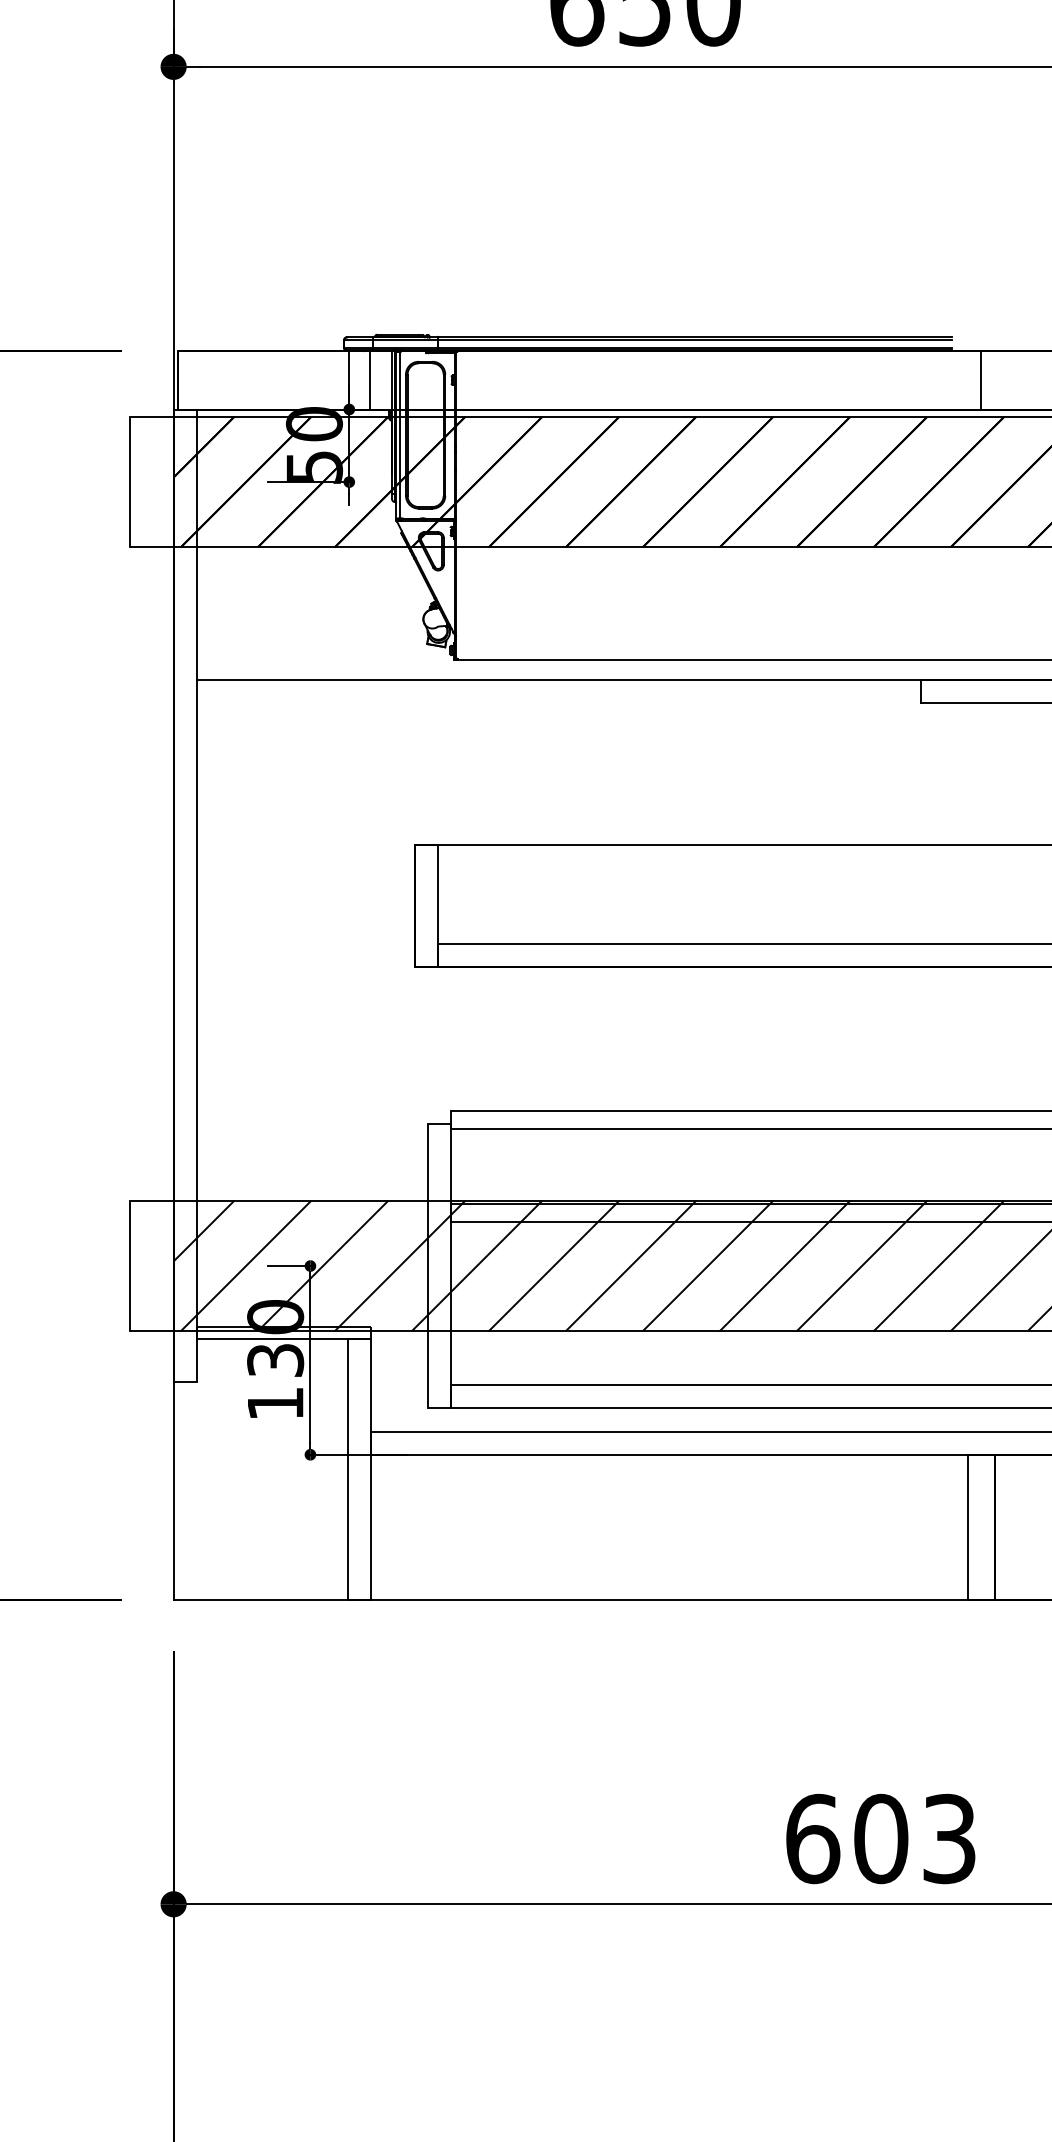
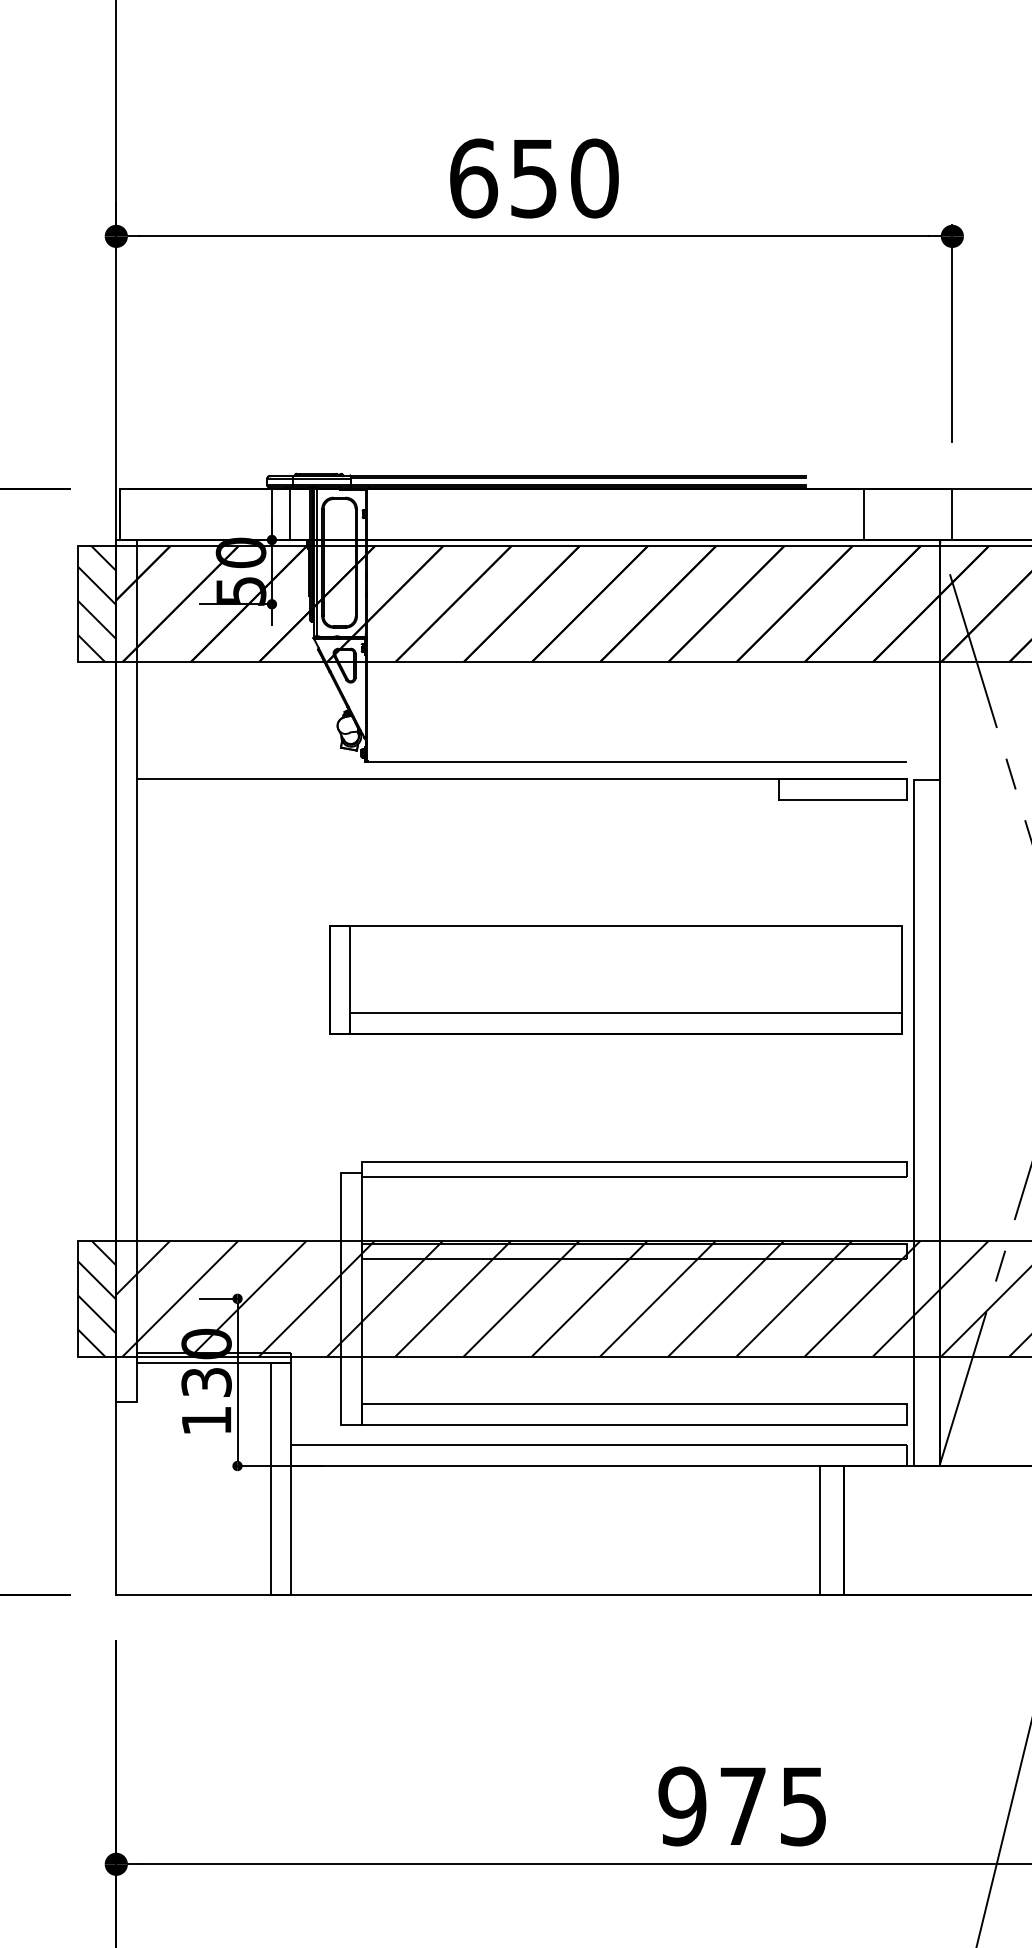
line: (980, 379) -> (863, 513), moved
hatch: (151, 482) -> (96, 604), added
hatch: (151, 1265) -> (96, 1298), added
text: (880, 1839) -> (742, 1806), 603 -> 975

